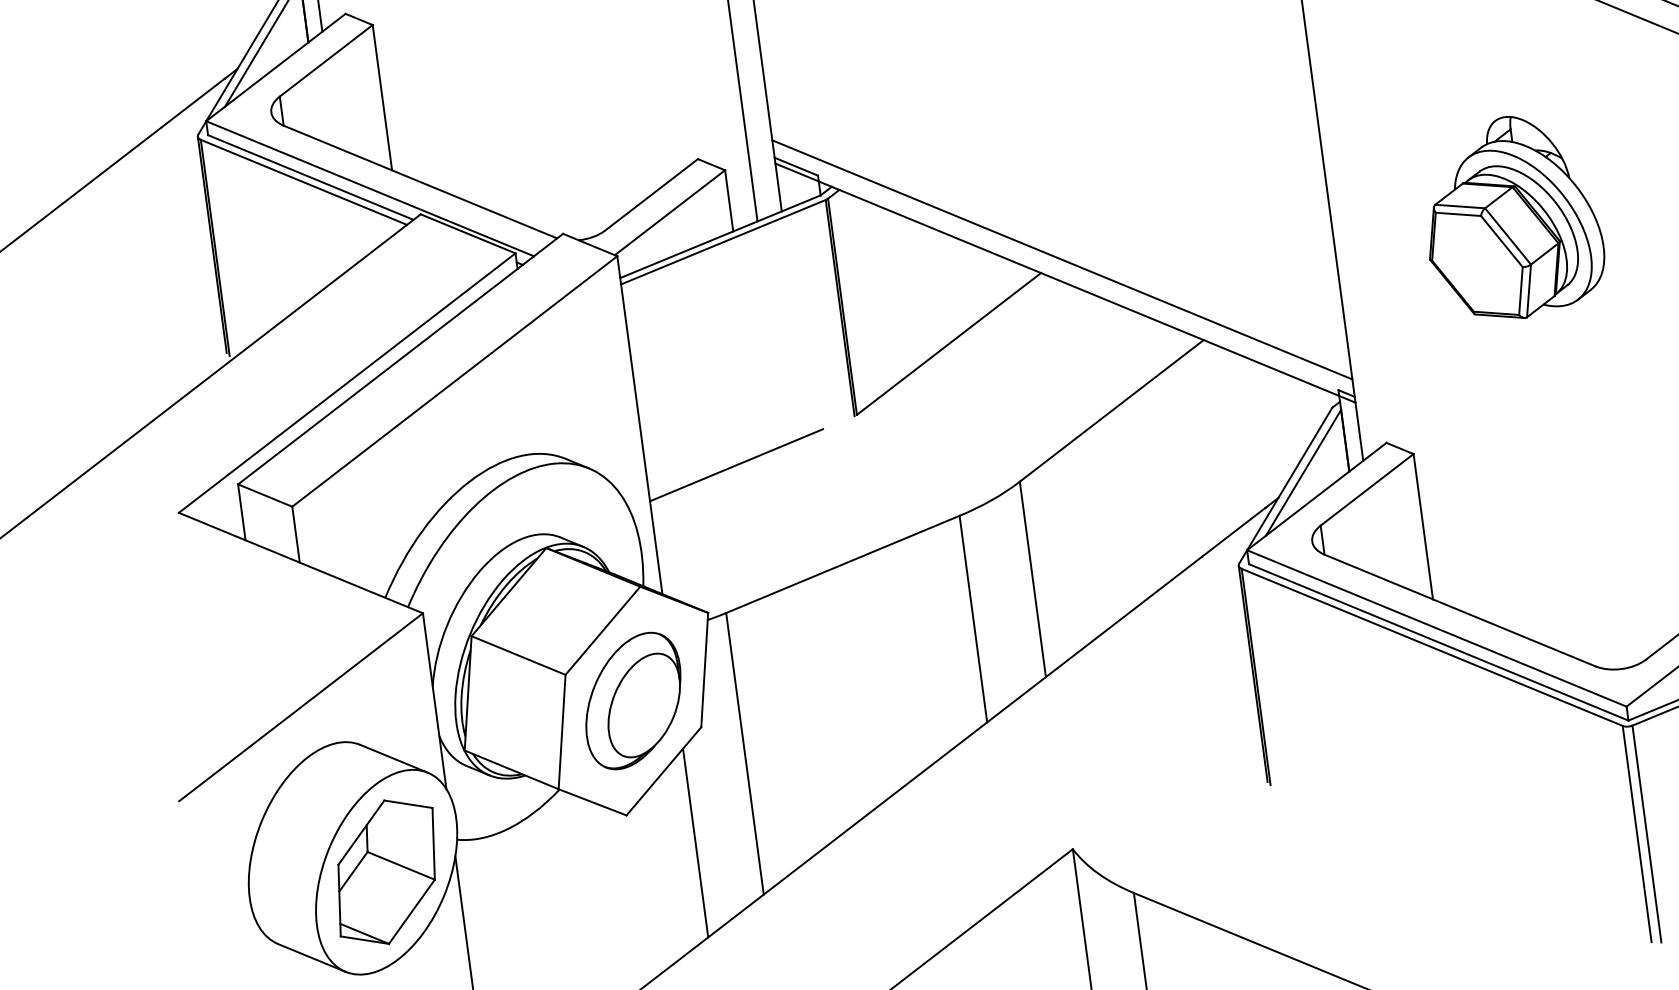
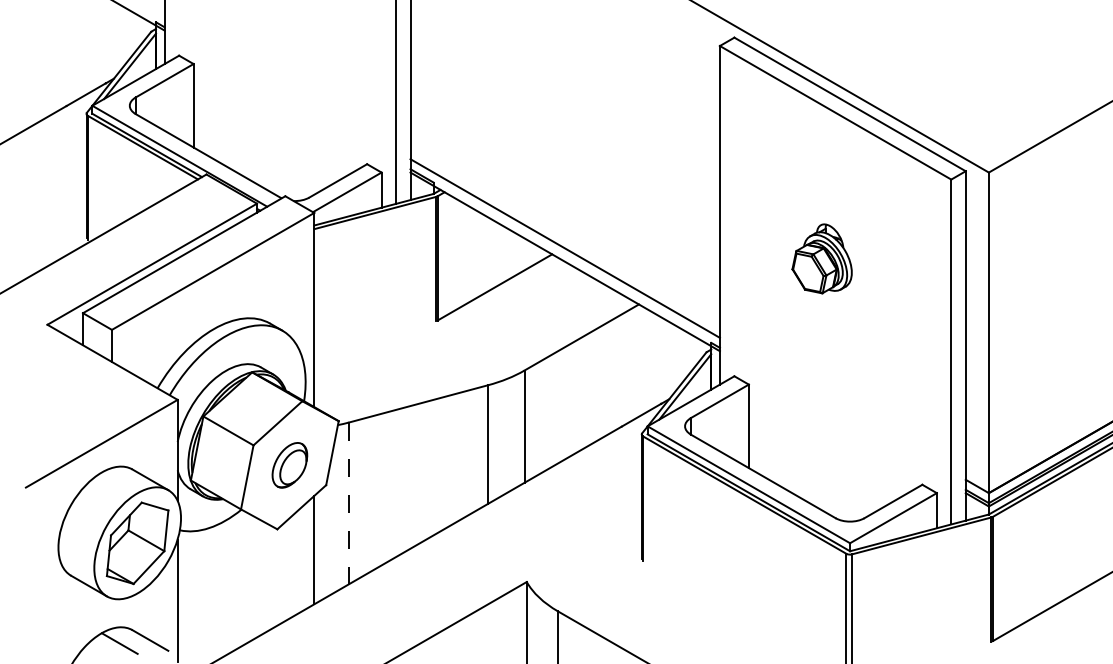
part: (1510, 217) -> (821, 258), size x0.6
line: (735, 464) -> (365, 339), removed
part: (632, 701) -> (289, 465), size x0.6
line: (744, 753) -> (348, 503), solid -> dashed

